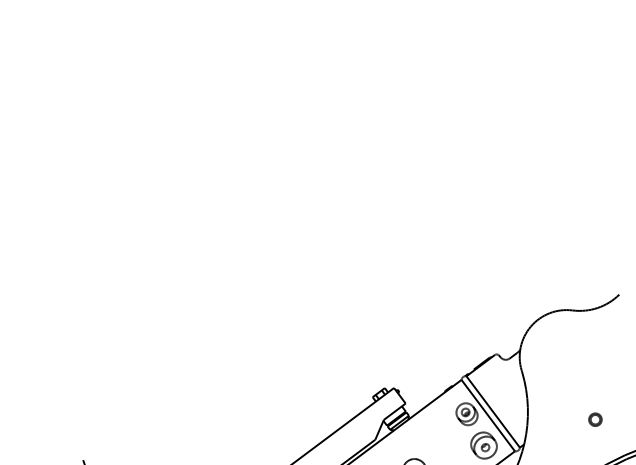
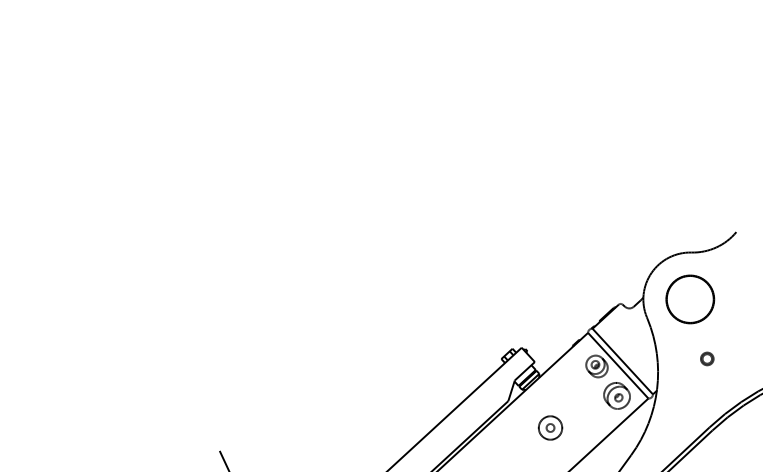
part: (566, 357) -> (690, 299), added
part: (595, 419) -> (707, 358), moved

